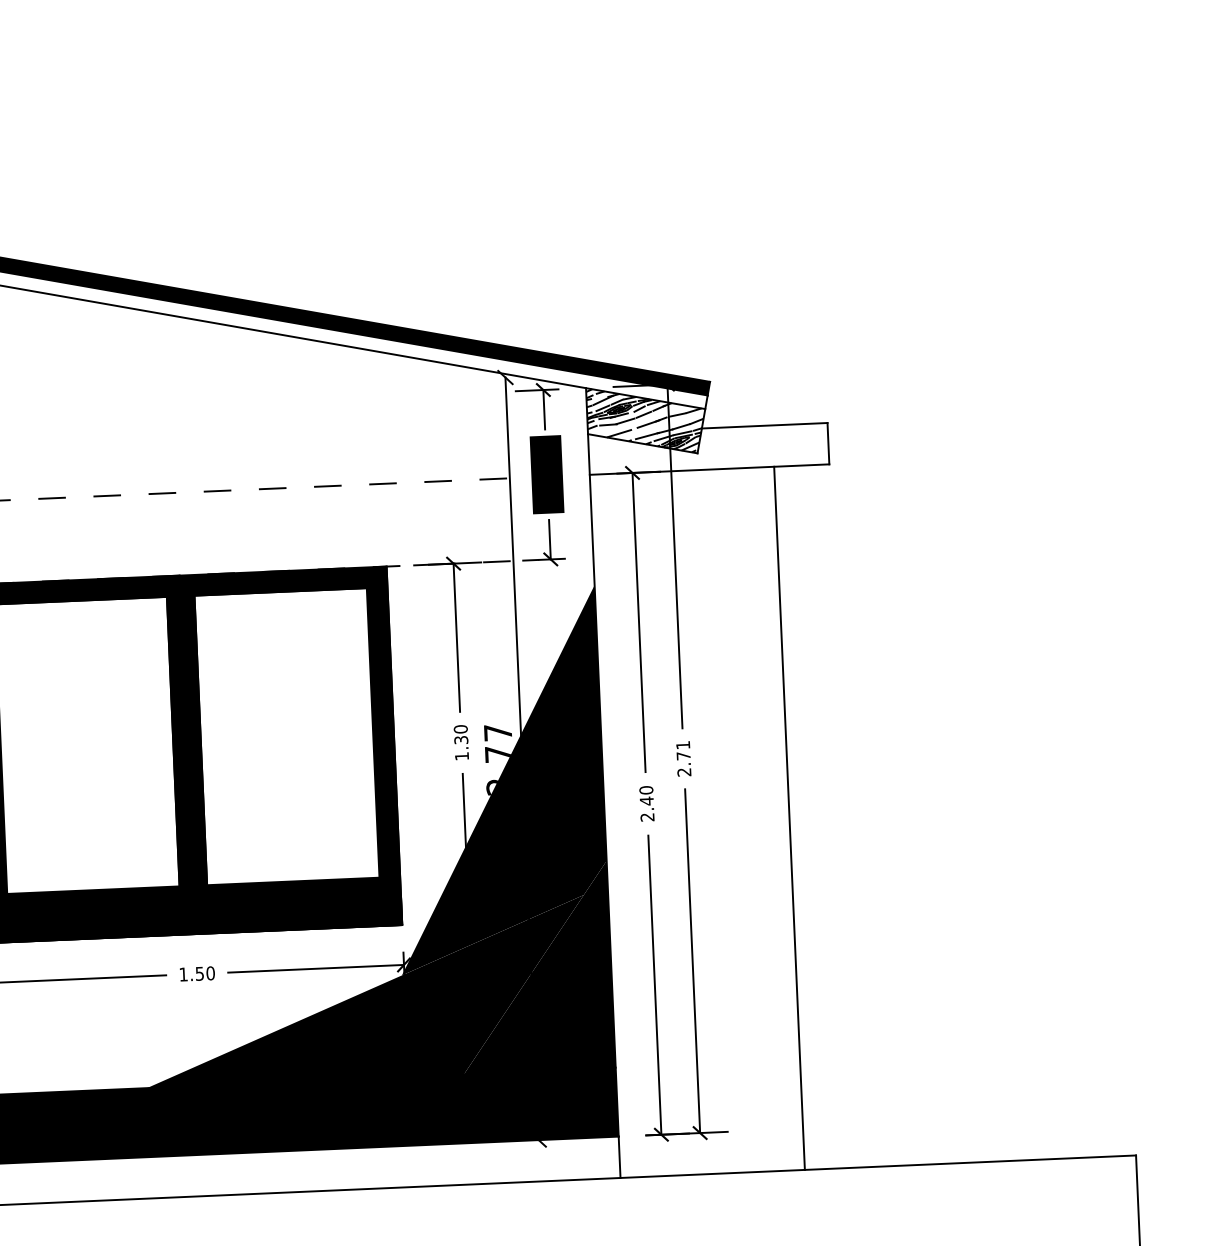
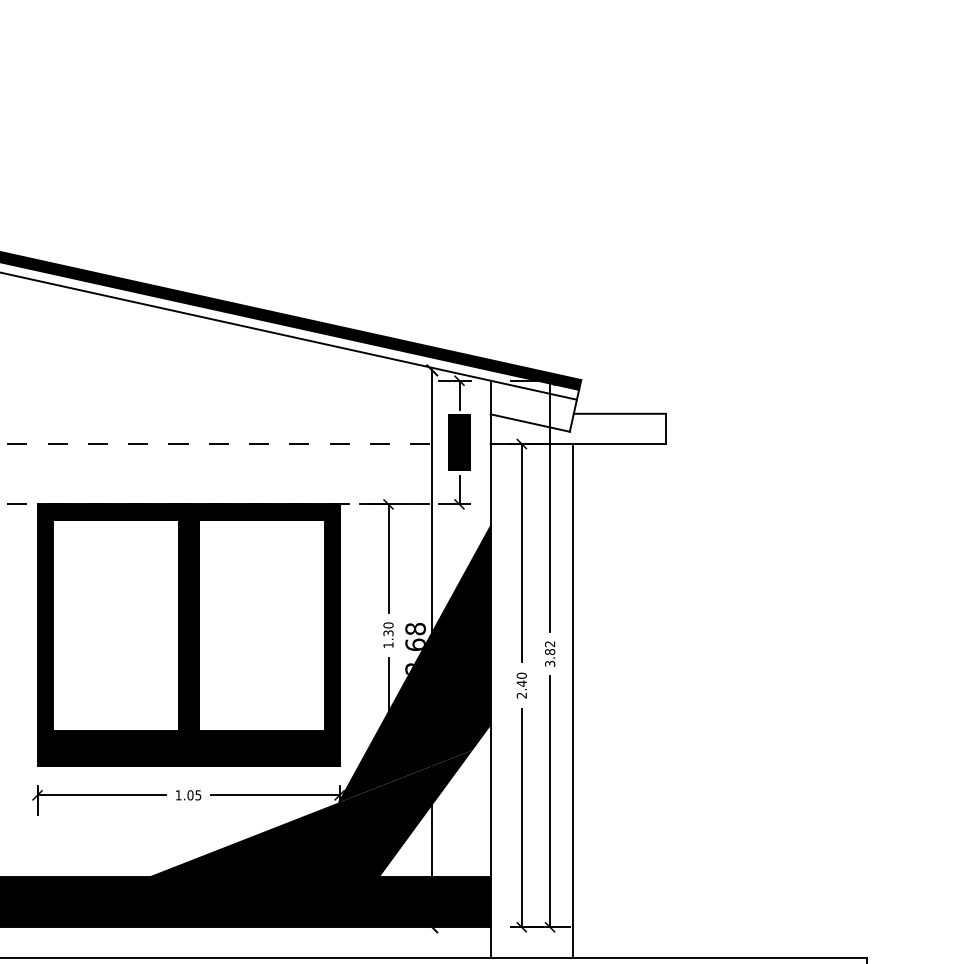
hatch: (644, 419) -> (532, 405), removed
text: (498, 742) -> (415, 636), 2,77 -> 2,68
text: (684, 758) -> (550, 653), 2.71 -> 3.82
line: (789, 817) -> (573, 700), moved
fill: (534, 966) -> (434, 800), removed
text: (205, 973) -> (194, 795), 1.50 -> 1.05

